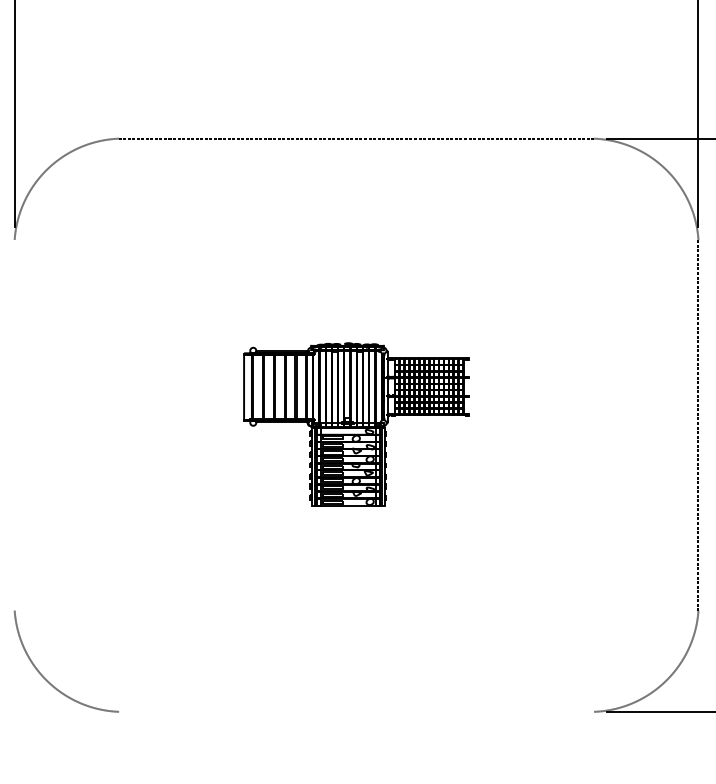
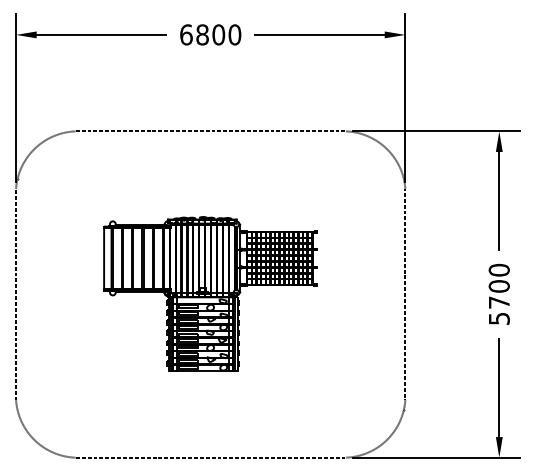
part: (356, 423) -> (210, 293), size x1.67
line: (15, 425) -> (16, 294), added
line: (356, 711) -> (210, 457), added

